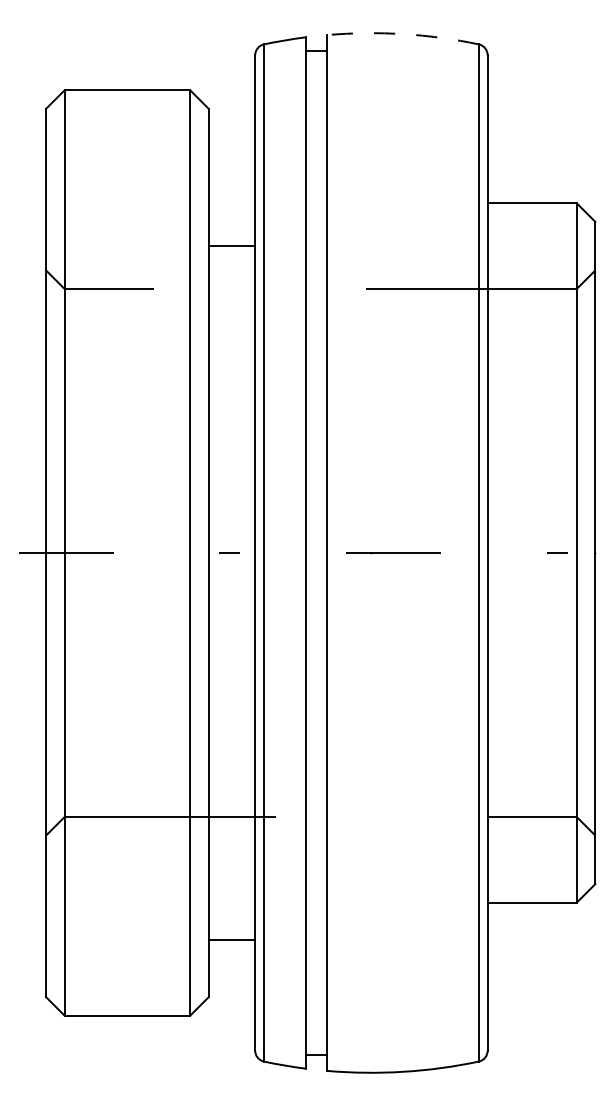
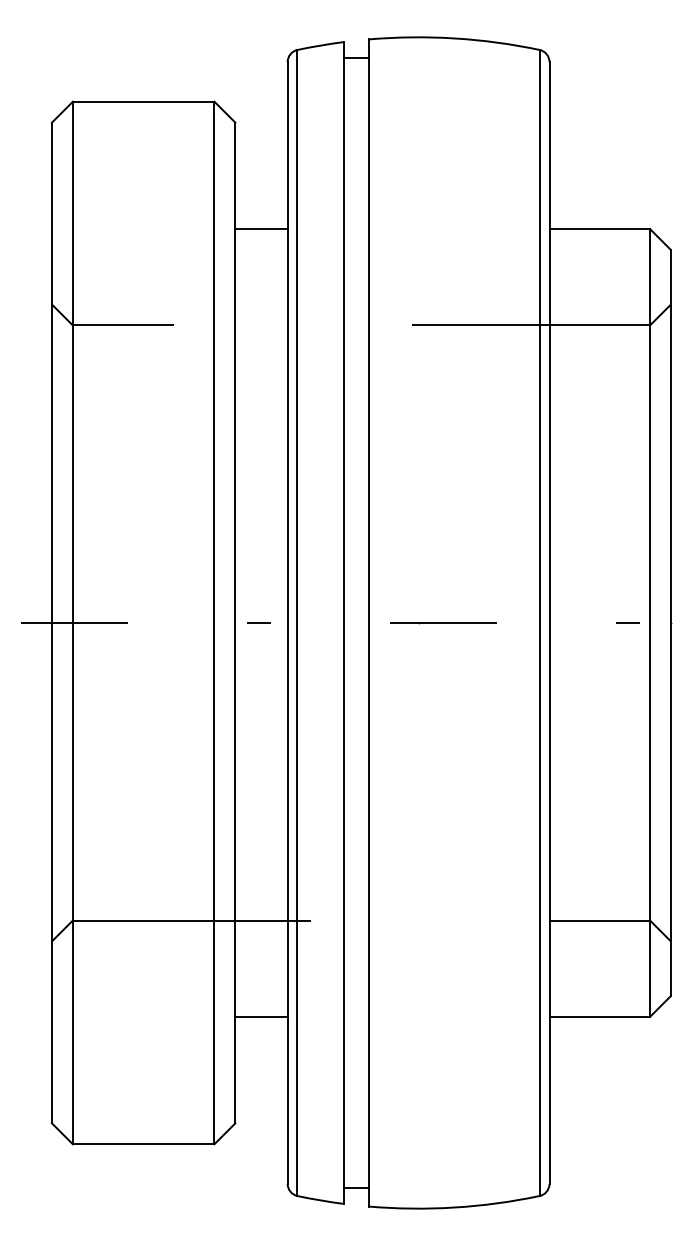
arc: (403, 34) -> (454, 38), dashed -> solid
line: (231, 246) -> (260, 229), moved
line: (231, 939) -> (260, 1016), moved

